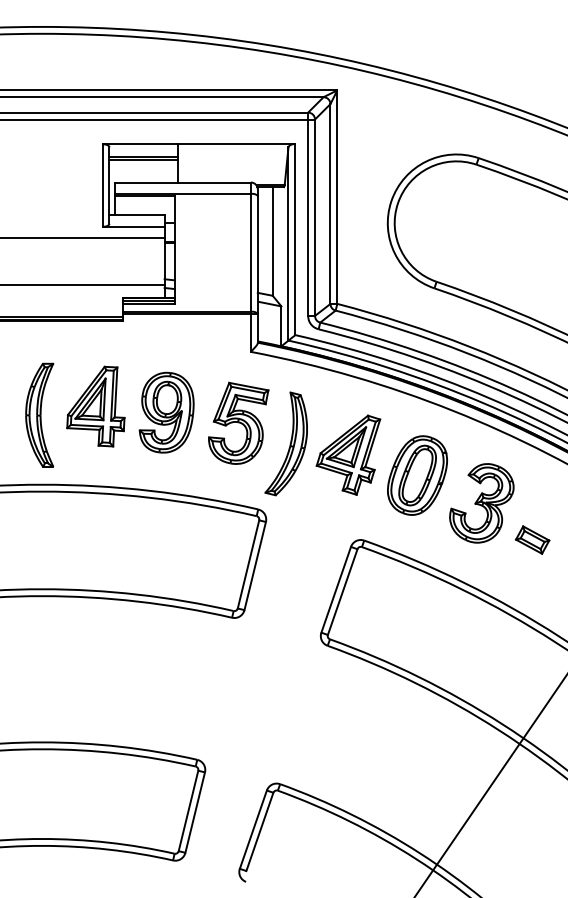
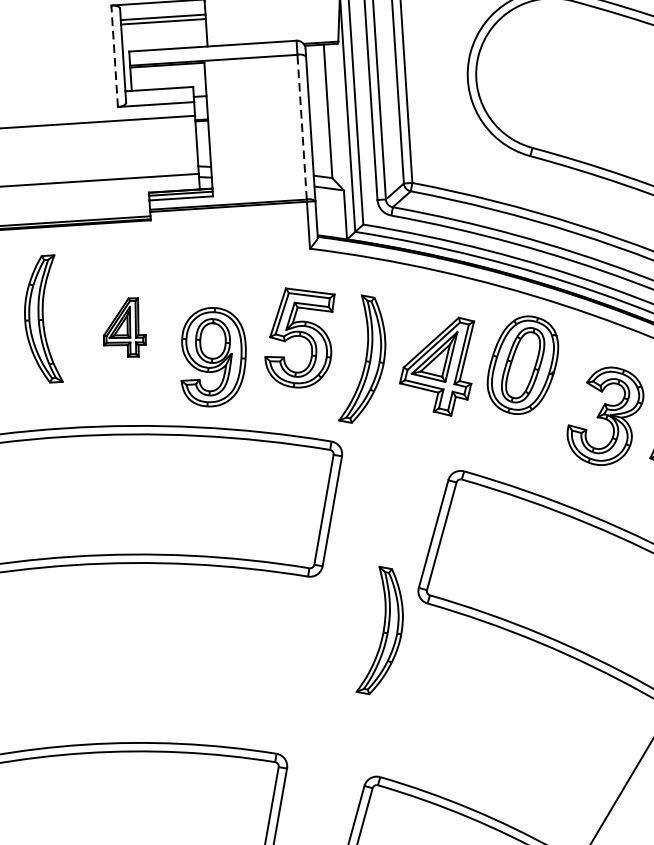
line: (102, 185) -> (114, 56), solid -> dashed
line: (250, 252) -> (301, 126), solid -> dashed
part: (95, 406) -> (123, 328), size x0.6
part: (166, 412) -> (212, 356), moved
part: (39, 414) -> (41, 318), moved
part: (417, 475) -> (522, 365), moved
part: (285, 664) -> (377, 629), added

